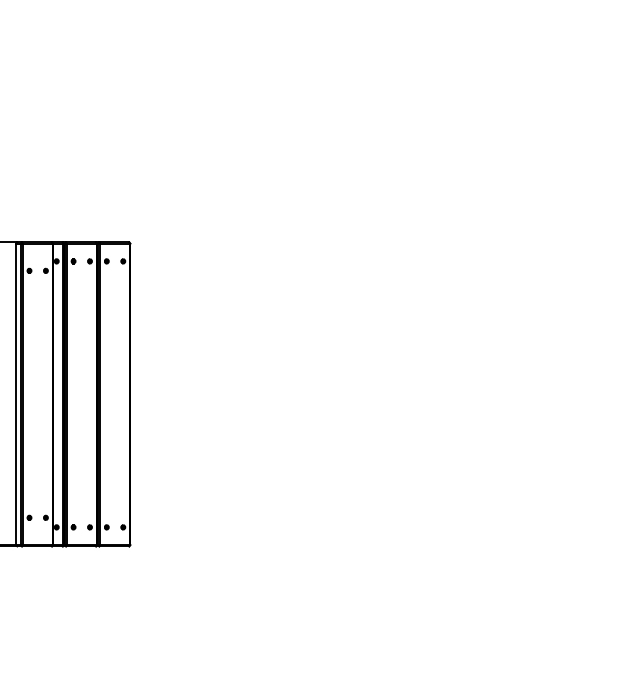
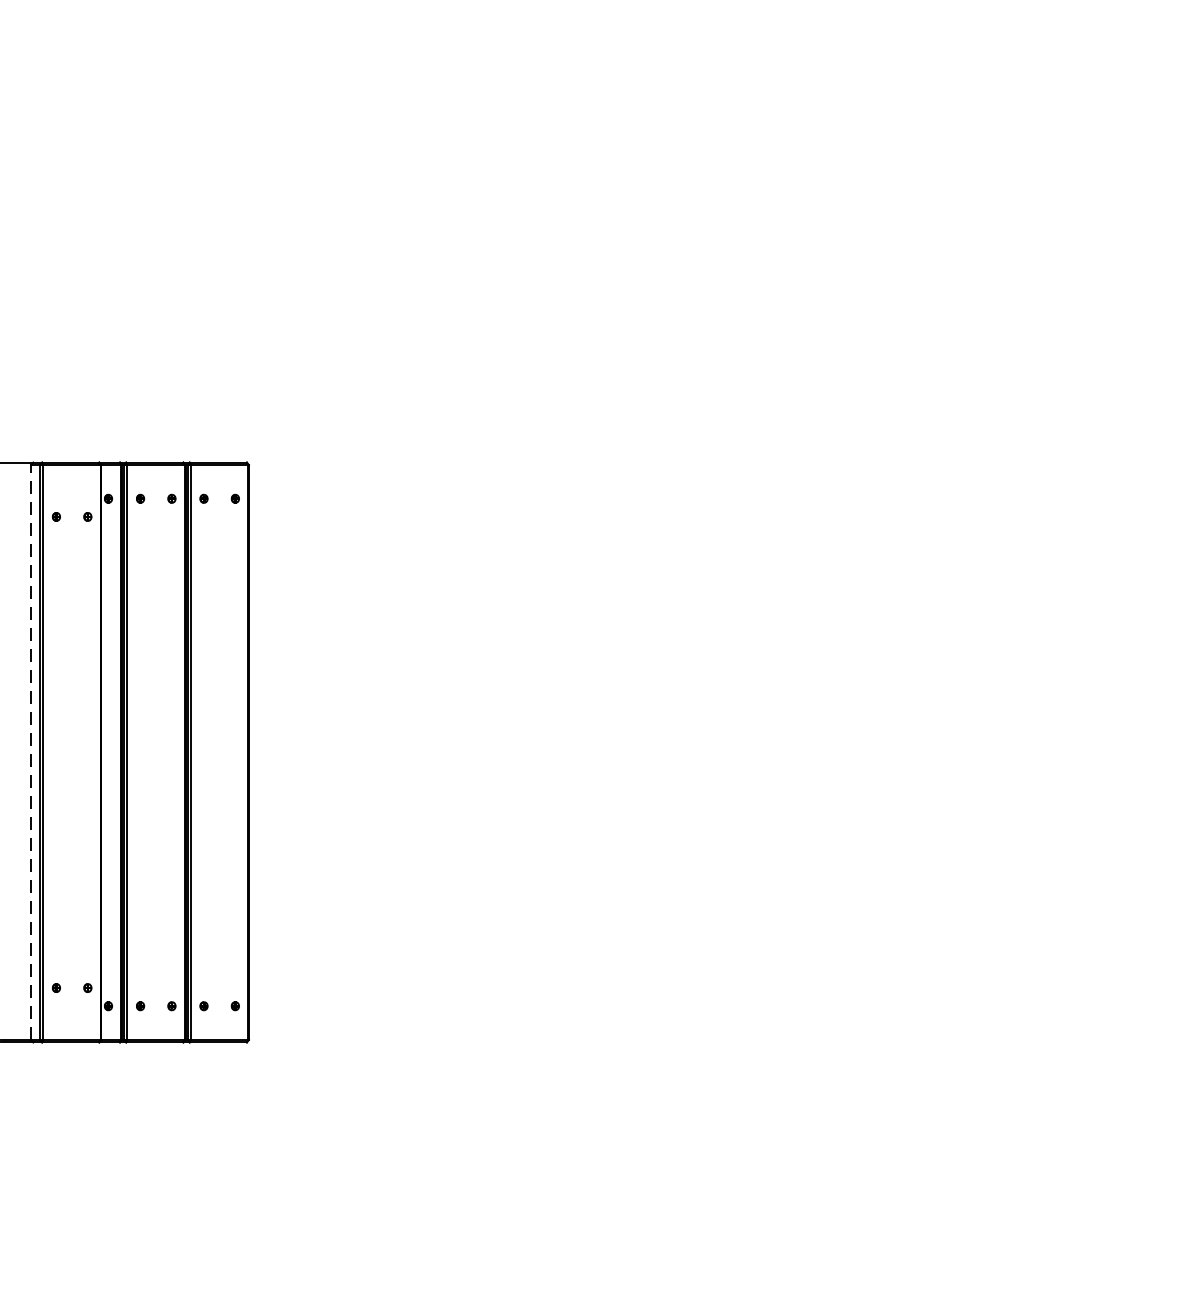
line: (16, 394) -> (31, 752), solid -> dashed

